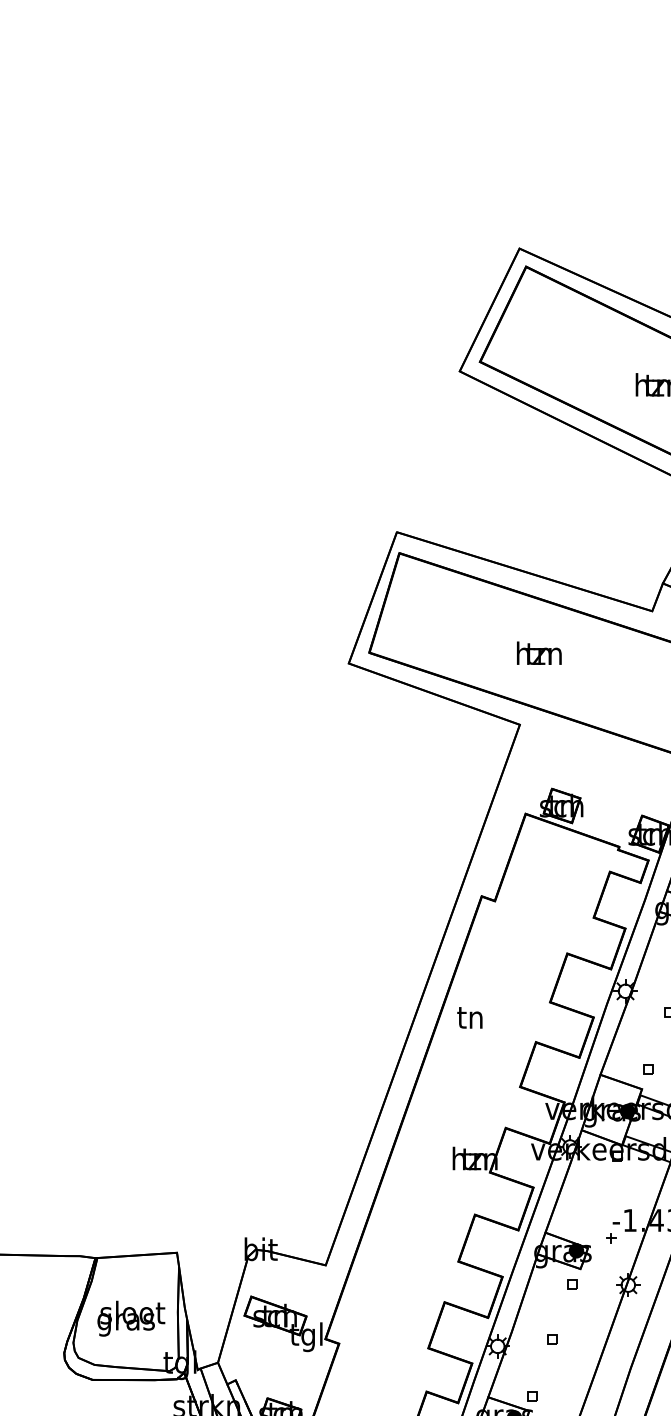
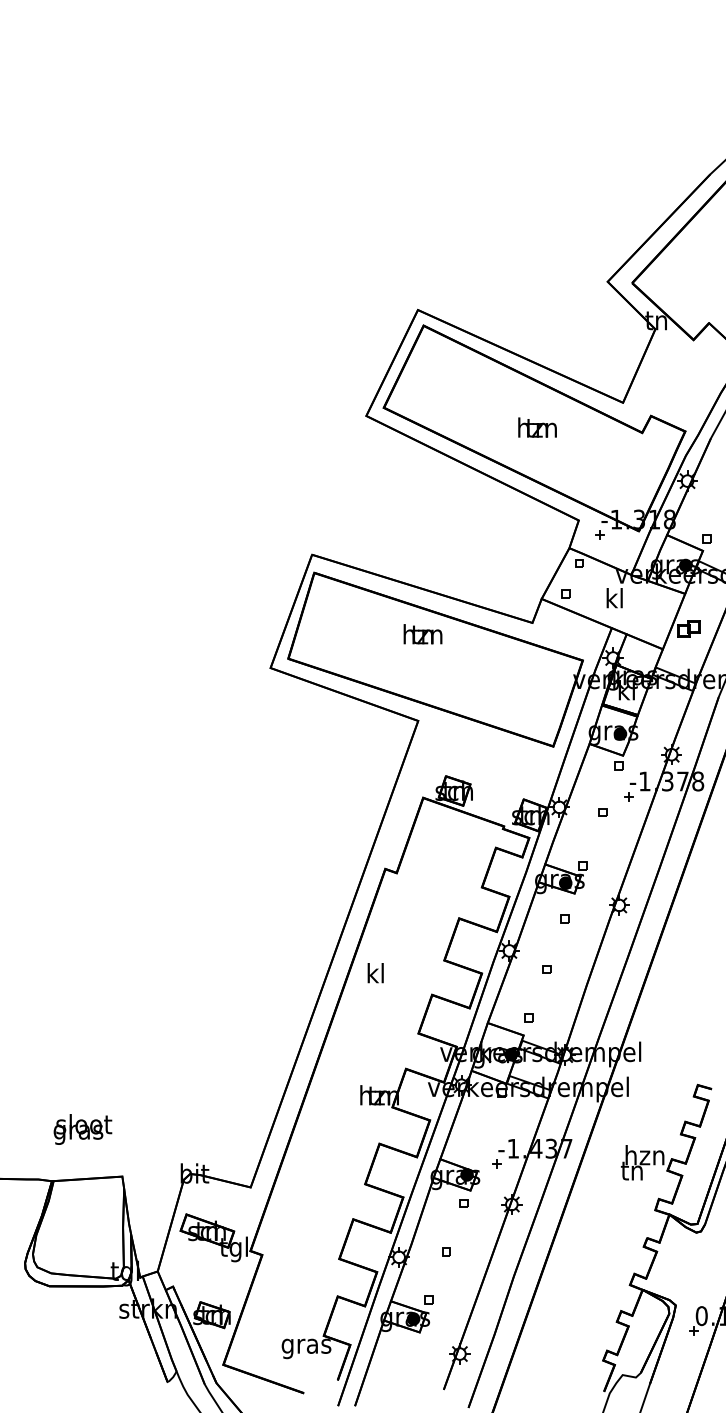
text: (538, 653) -> (422, 634), moved
text: (469, 1017) -> (374, 973), tn -> kl
text: (130, 1318) -> (82, 1129), moved

